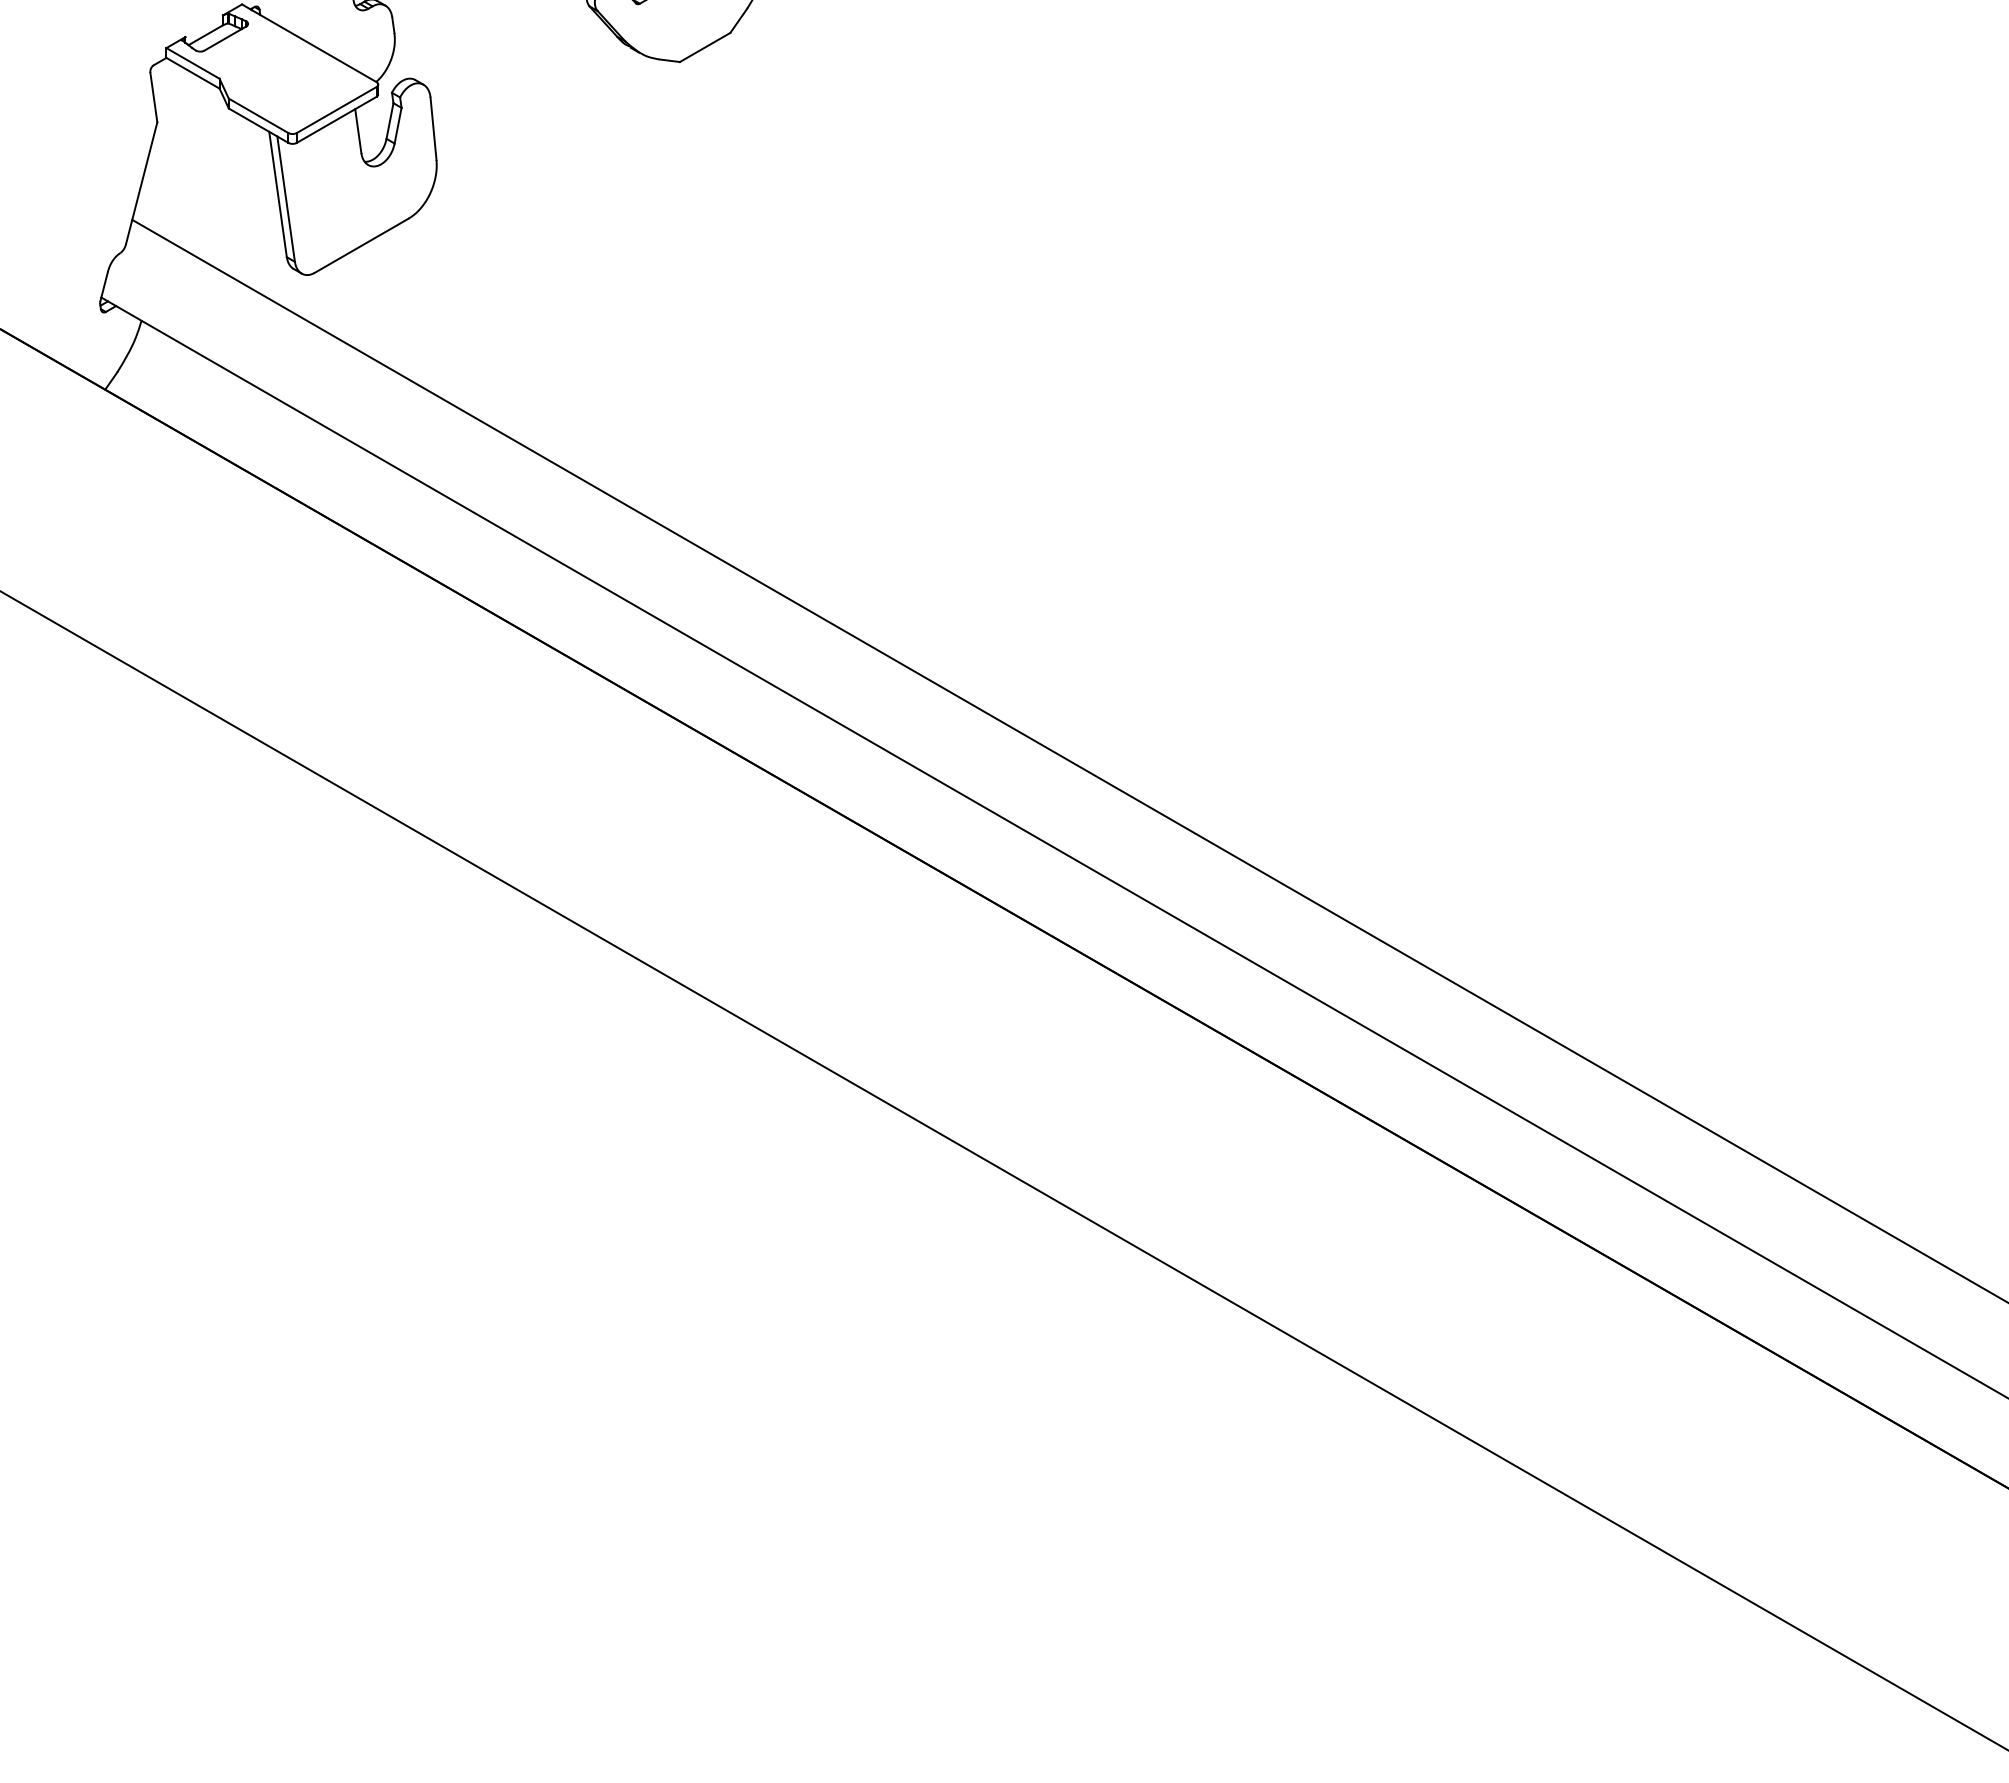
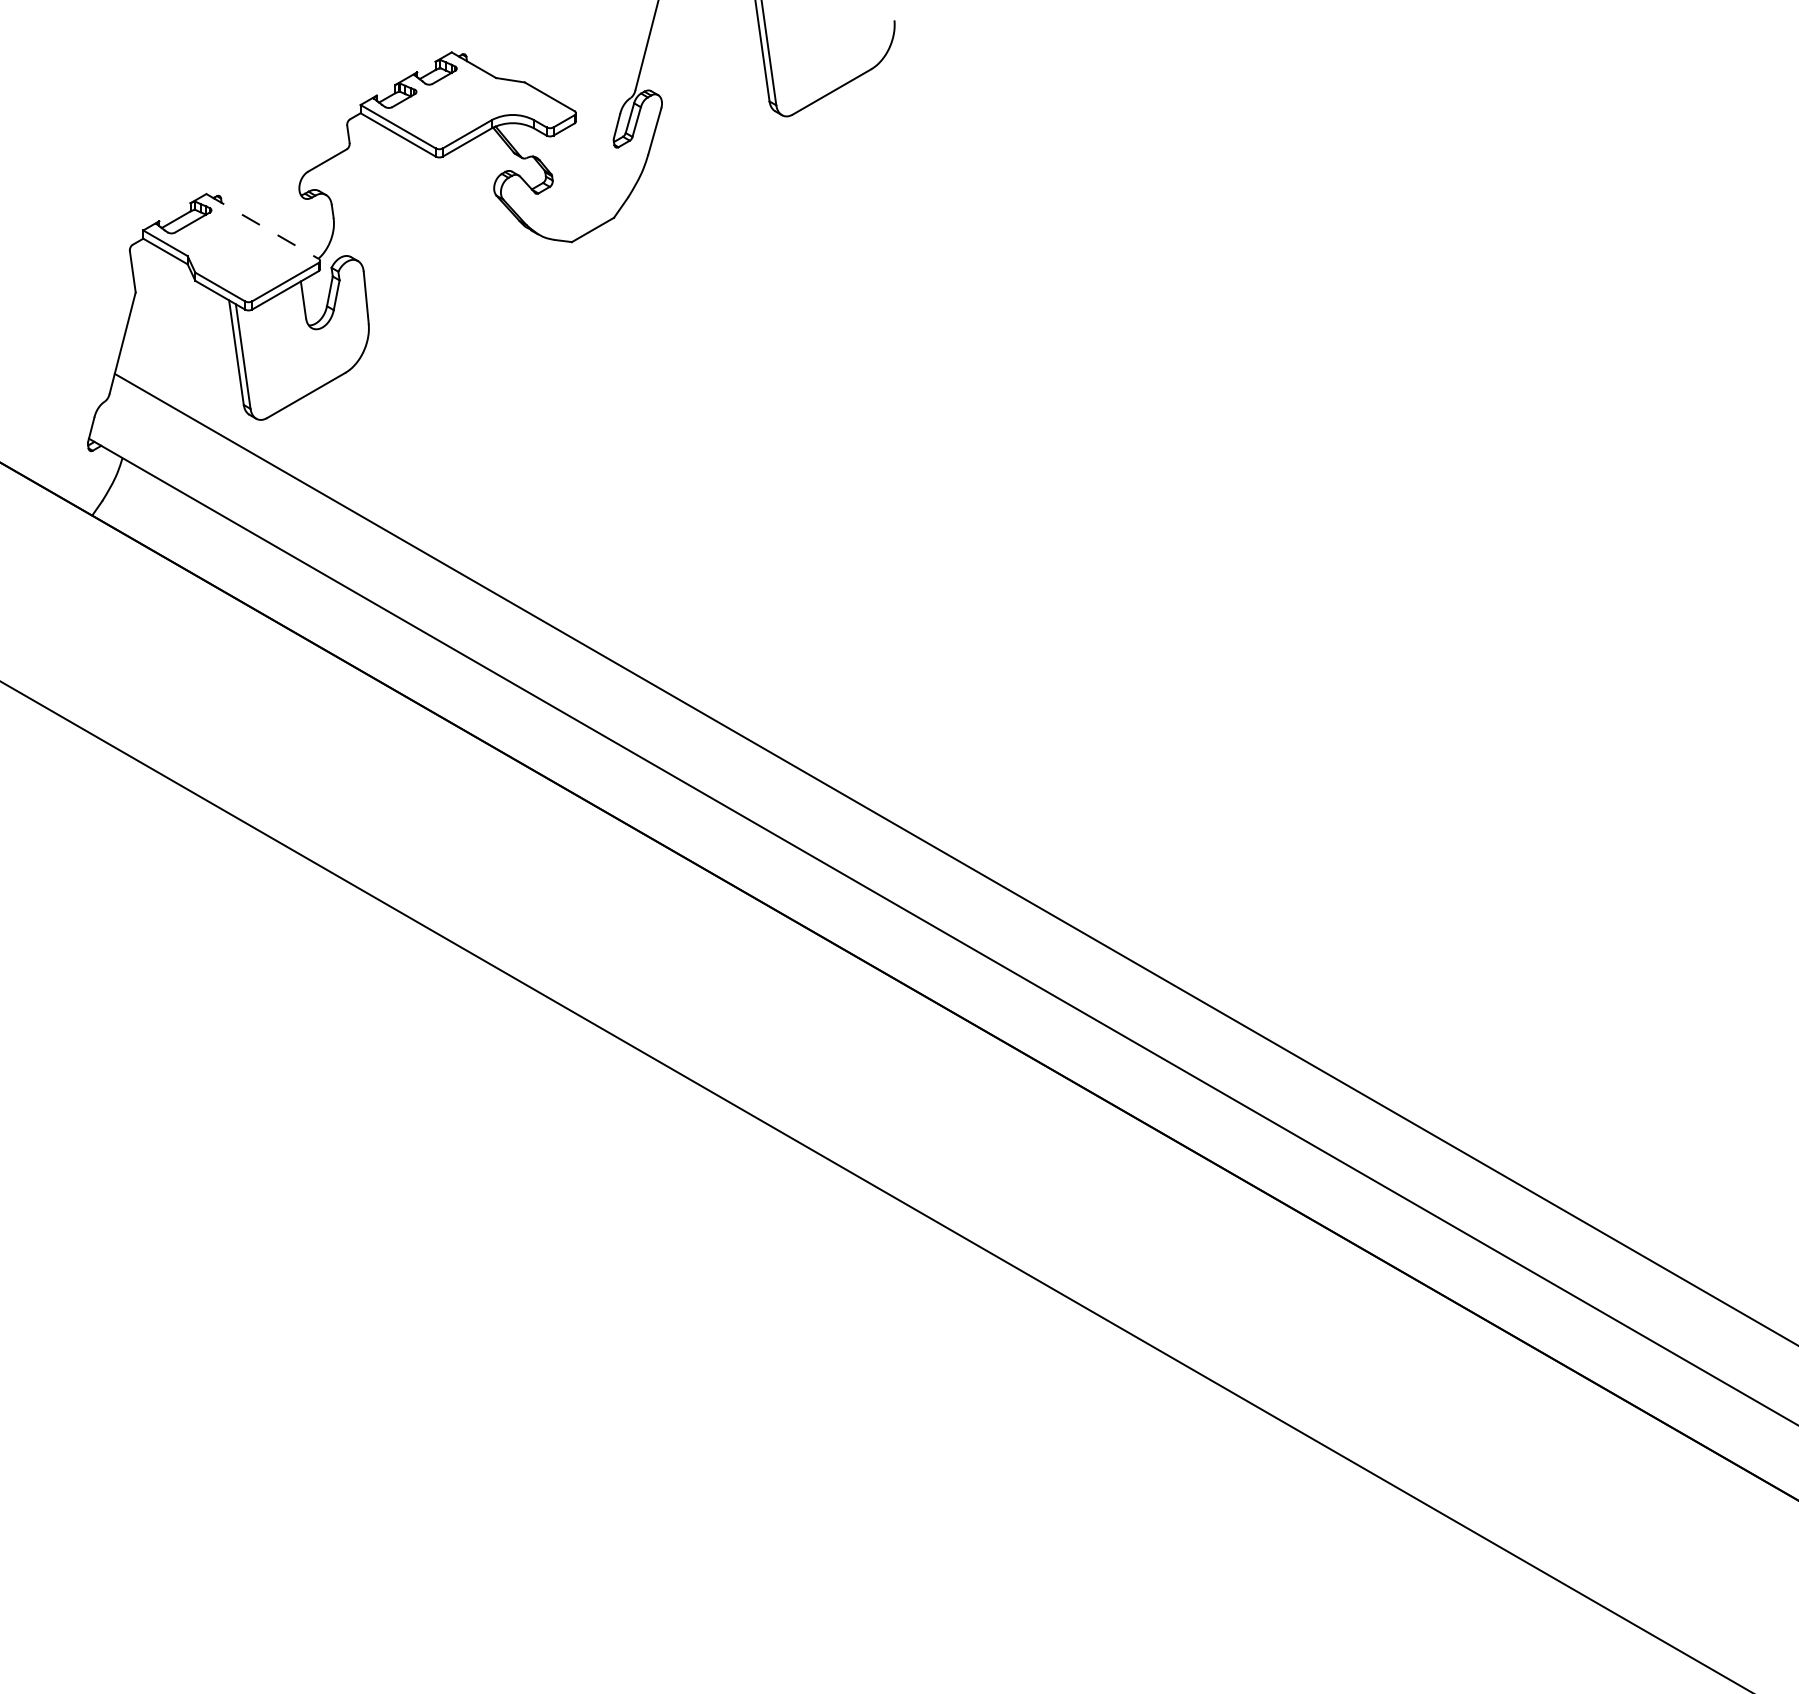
line: (309, 43) -> (262, 226), solid -> dashed

